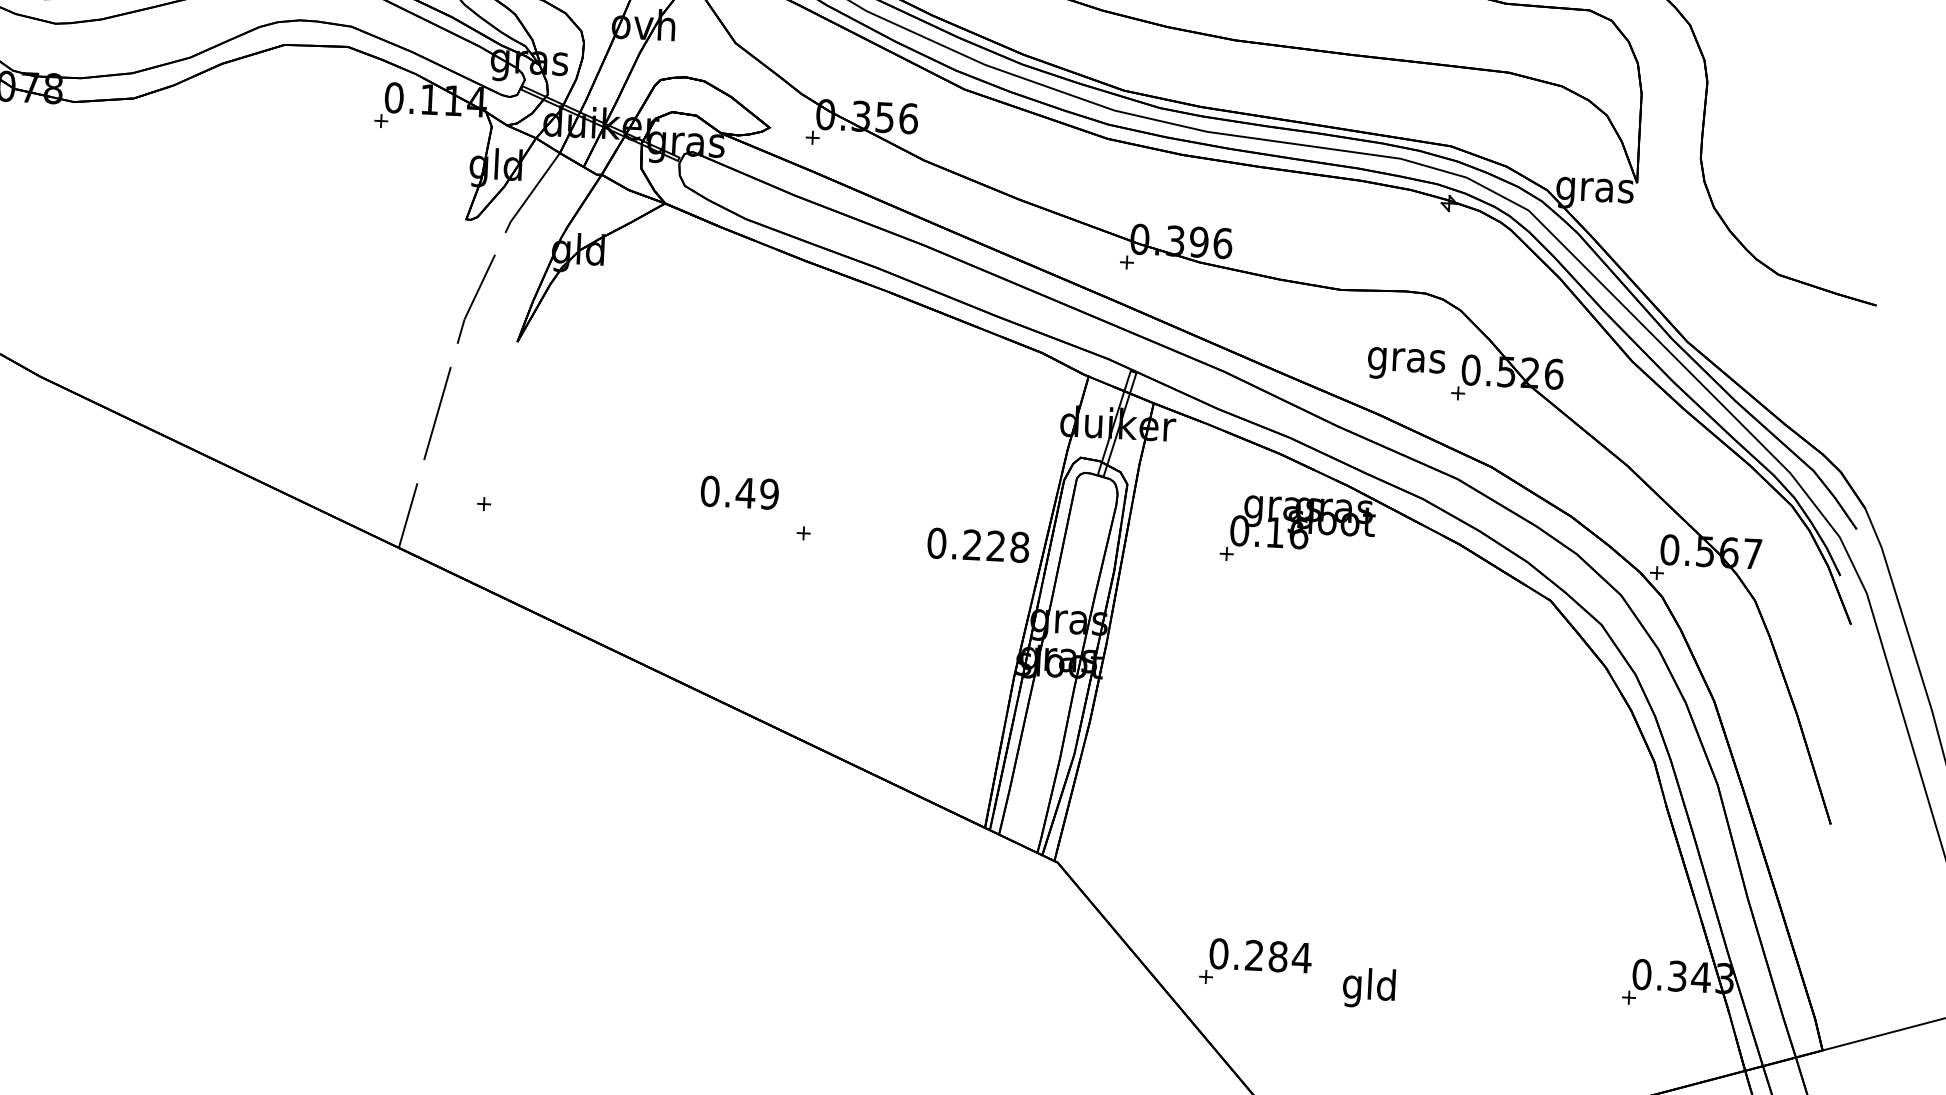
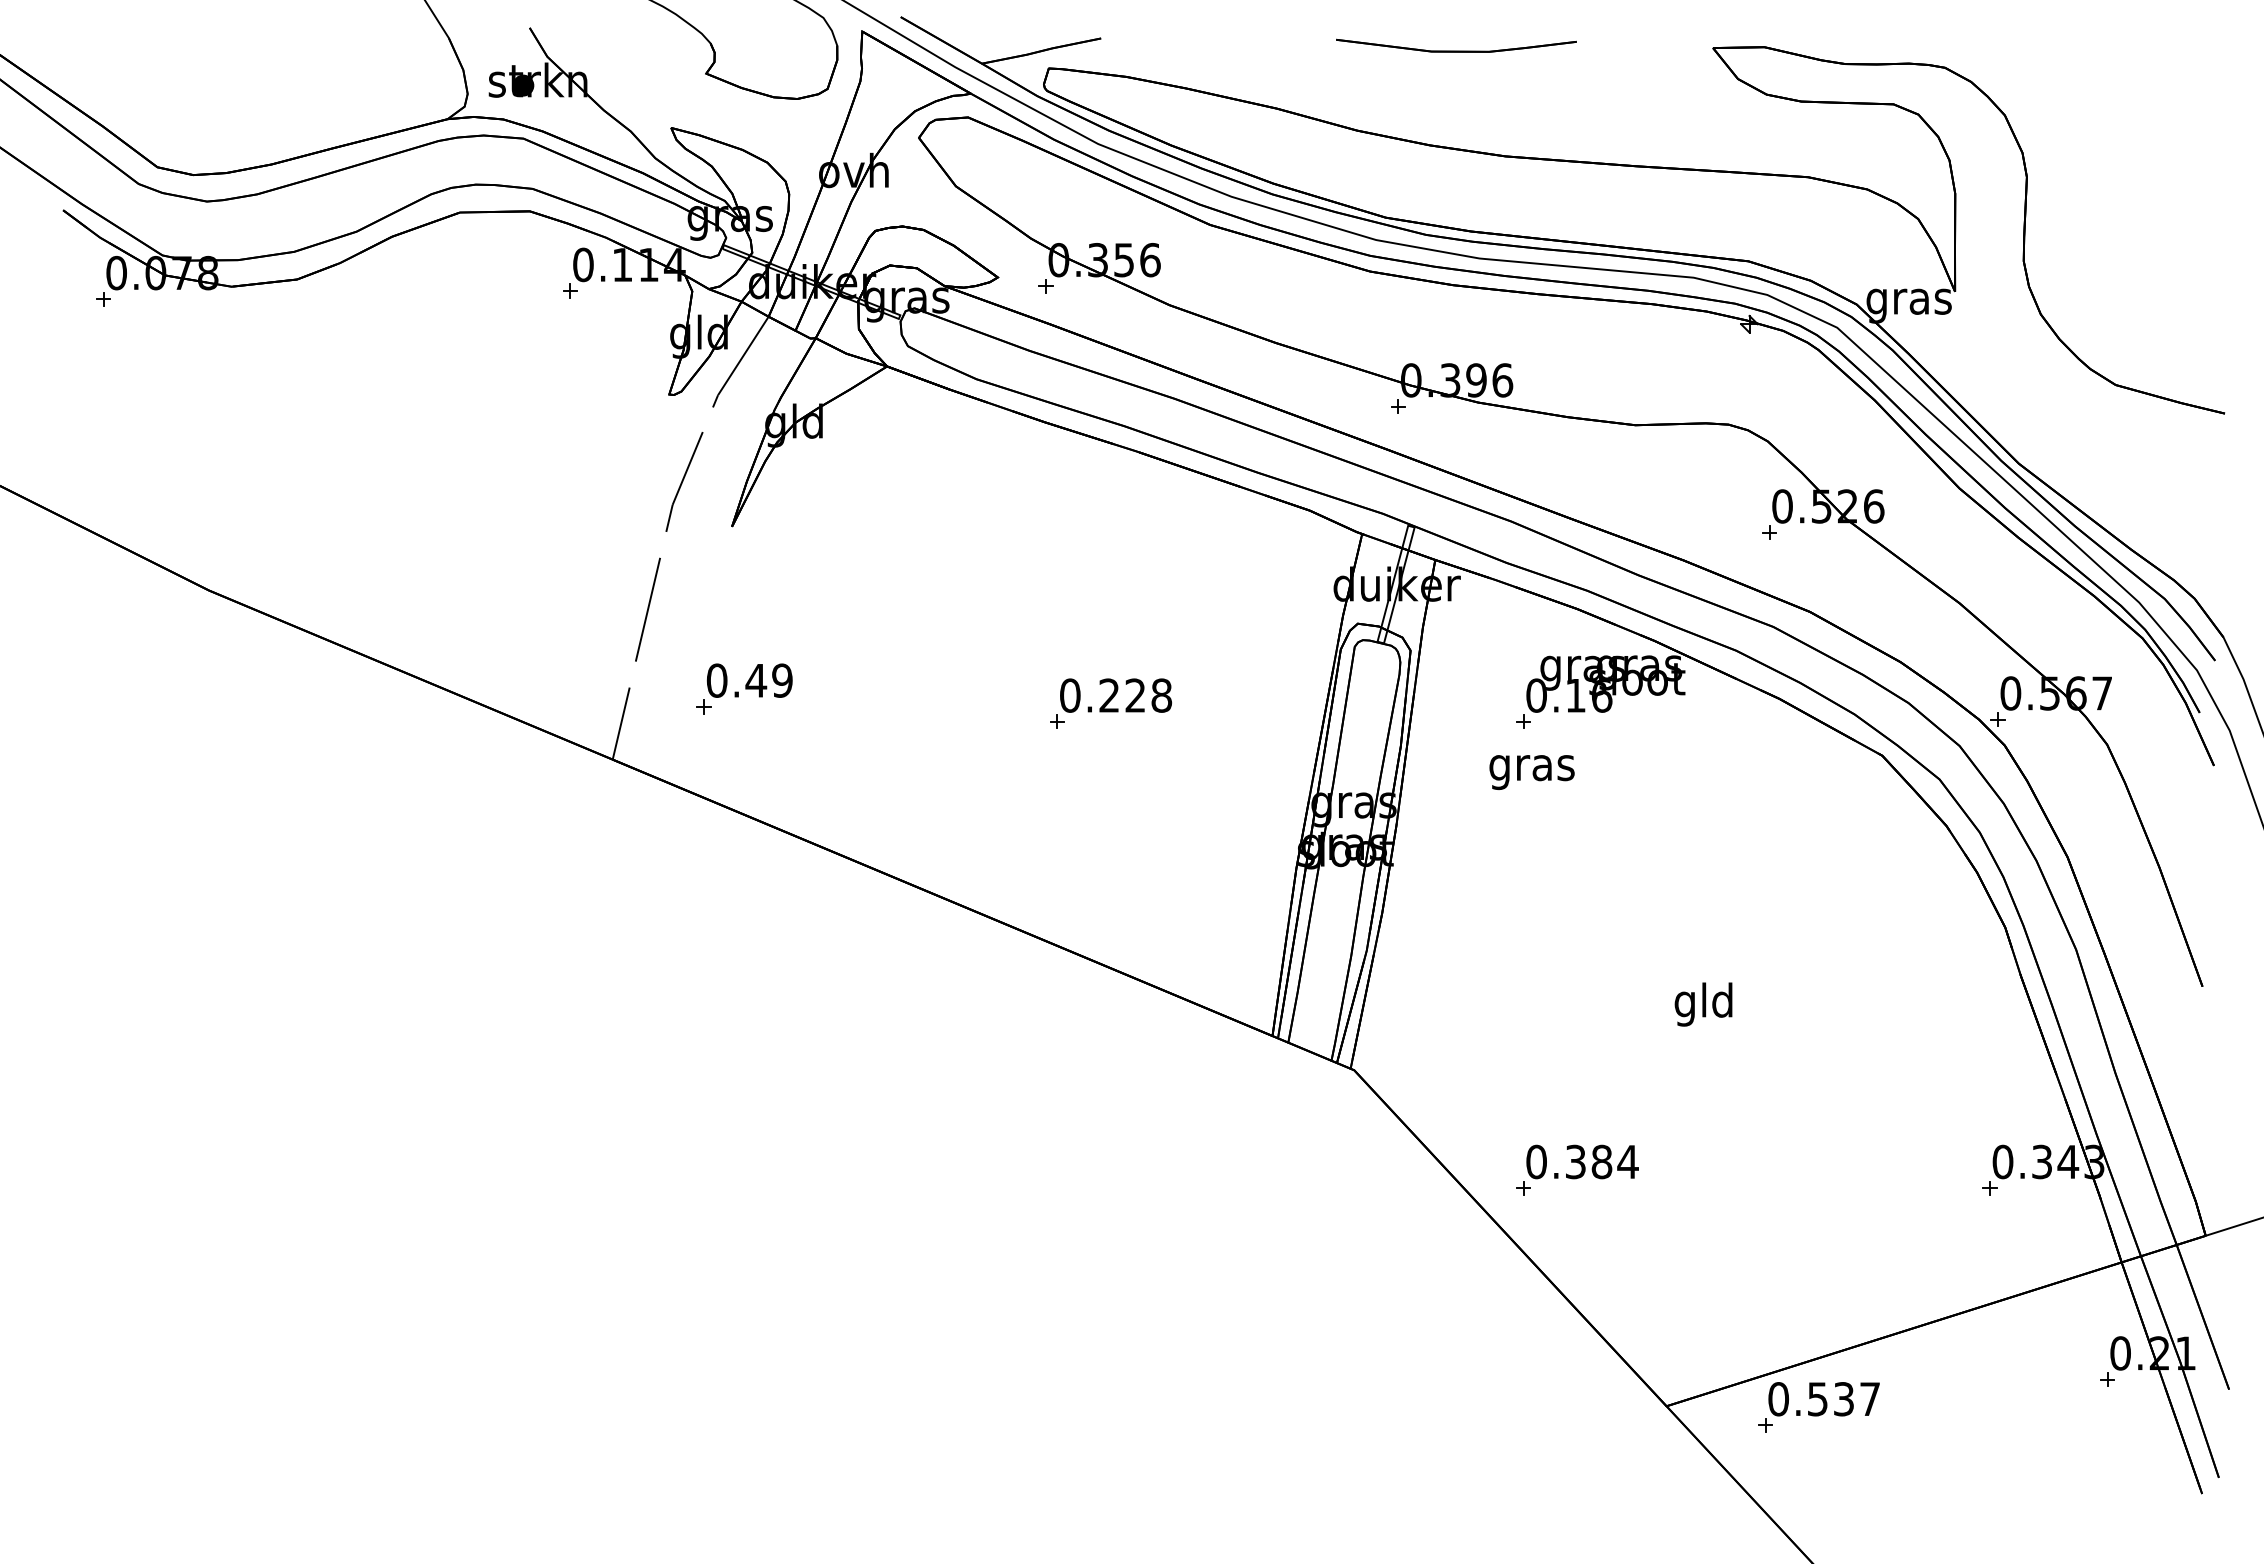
text: (1405, 364) -> (1531, 772), moved
text: (739, 492) -> (749, 680), moved
text: (977, 545) -> (1115, 695), moved
text: (1254, 956) -> (1575, 1162), 0.284 -> 0.384
text: (1369, 988) -> (1703, 1004), moved

